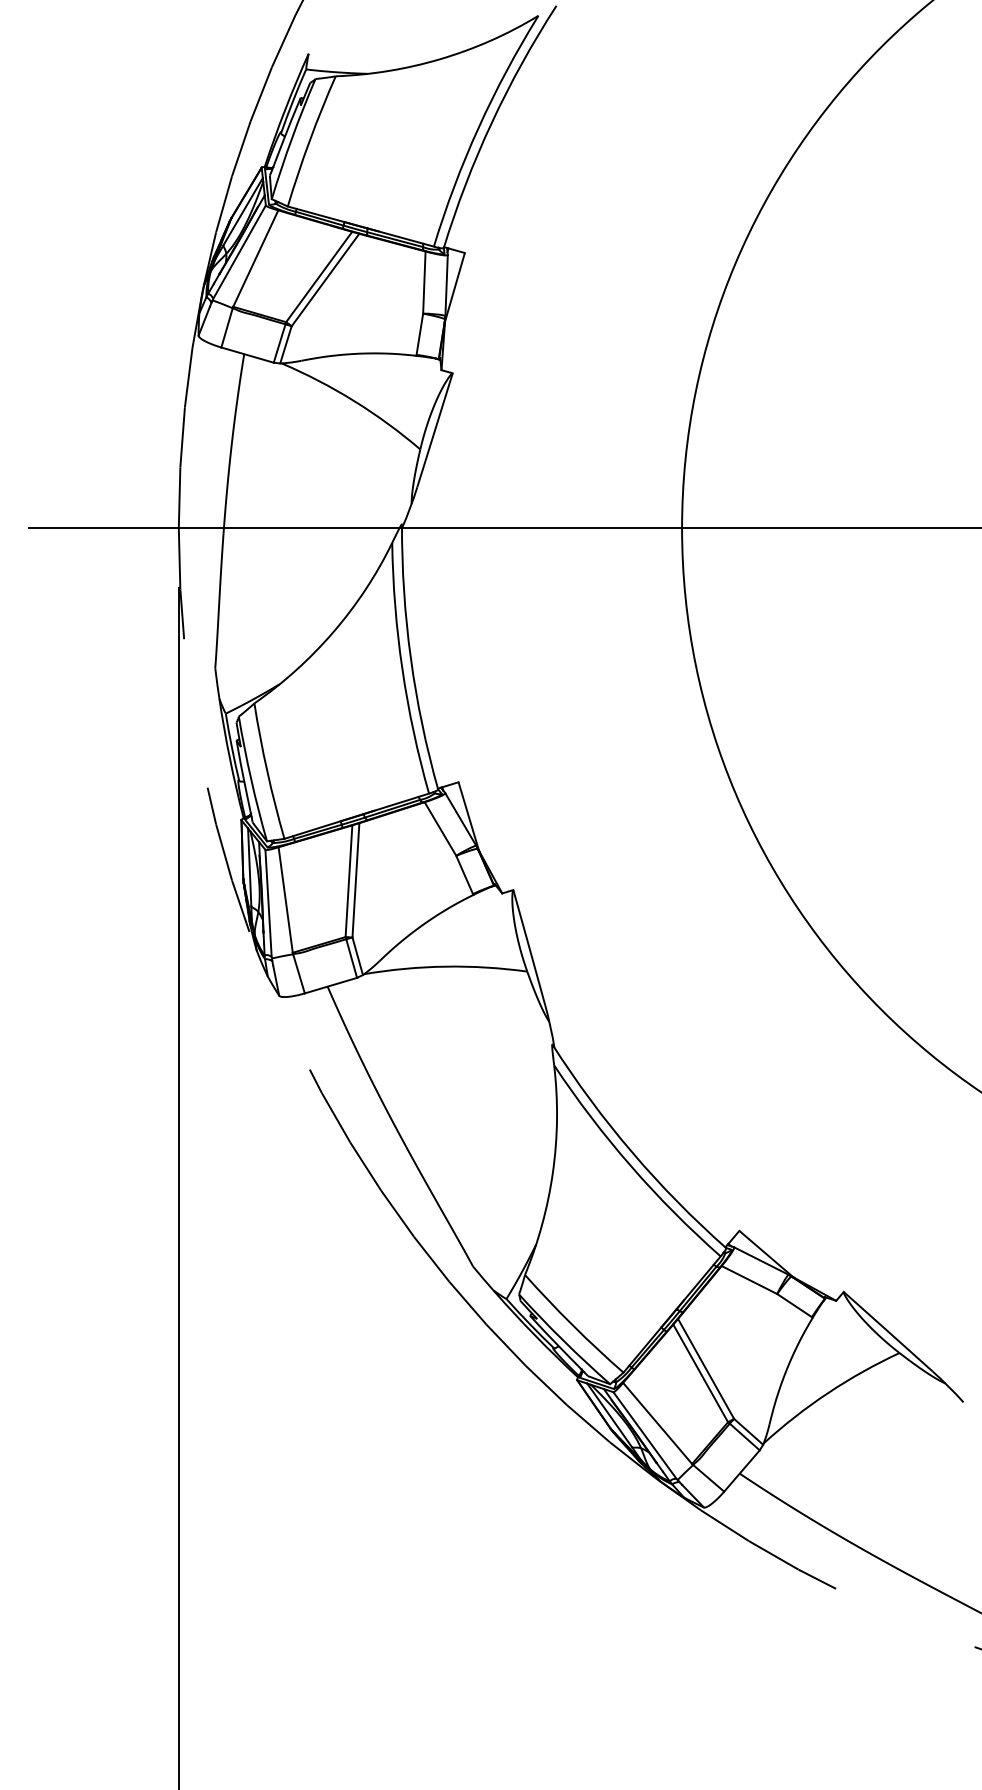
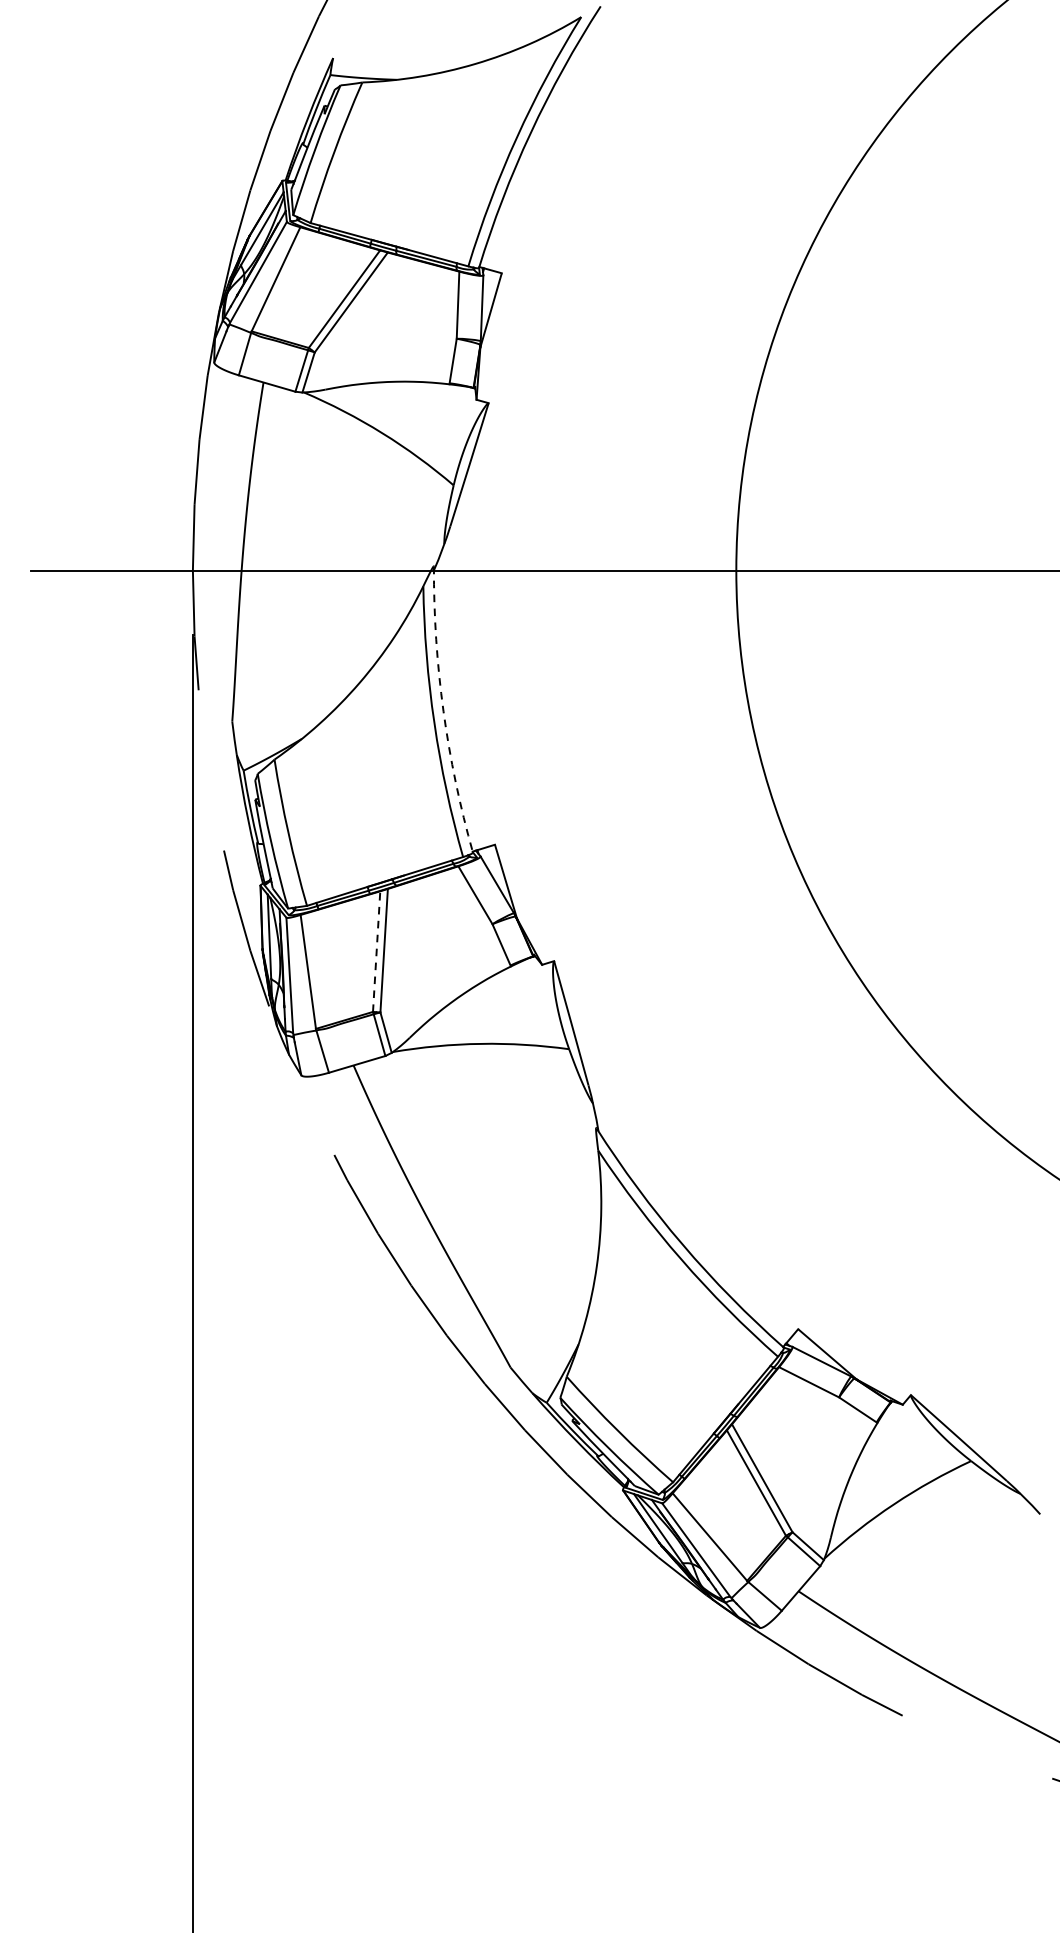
arc: (410, 658) -> (443, 711), solid -> dashed
line: (348, 881) -> (376, 951), solid -> dashed

